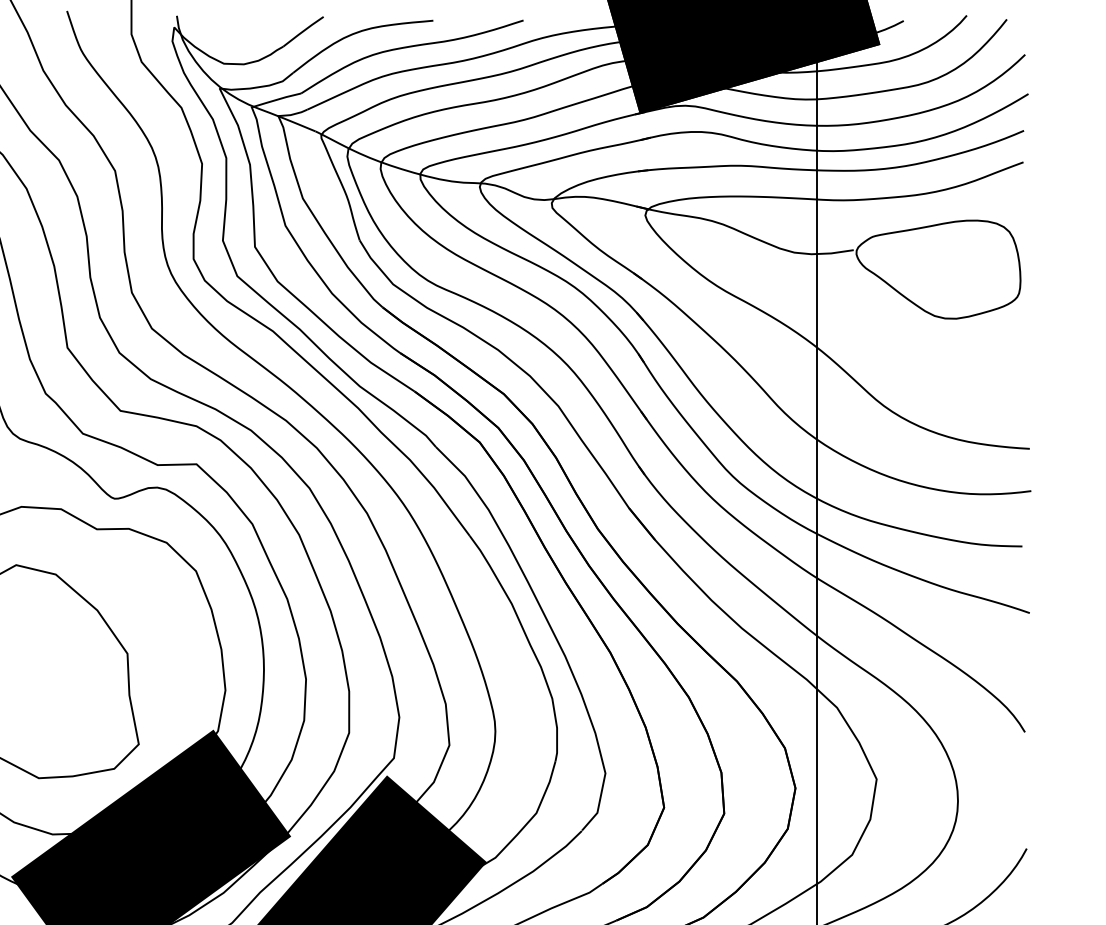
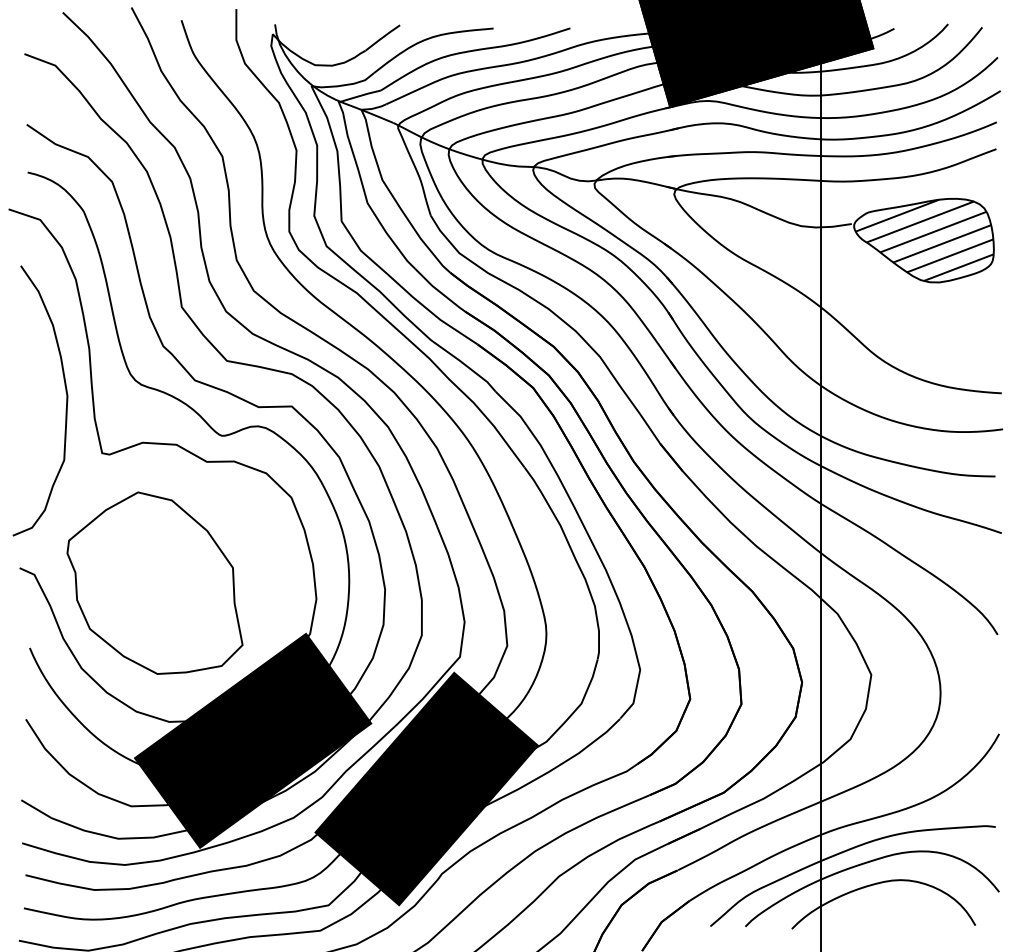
hatch: (939, 268) -> (924, 239), added

